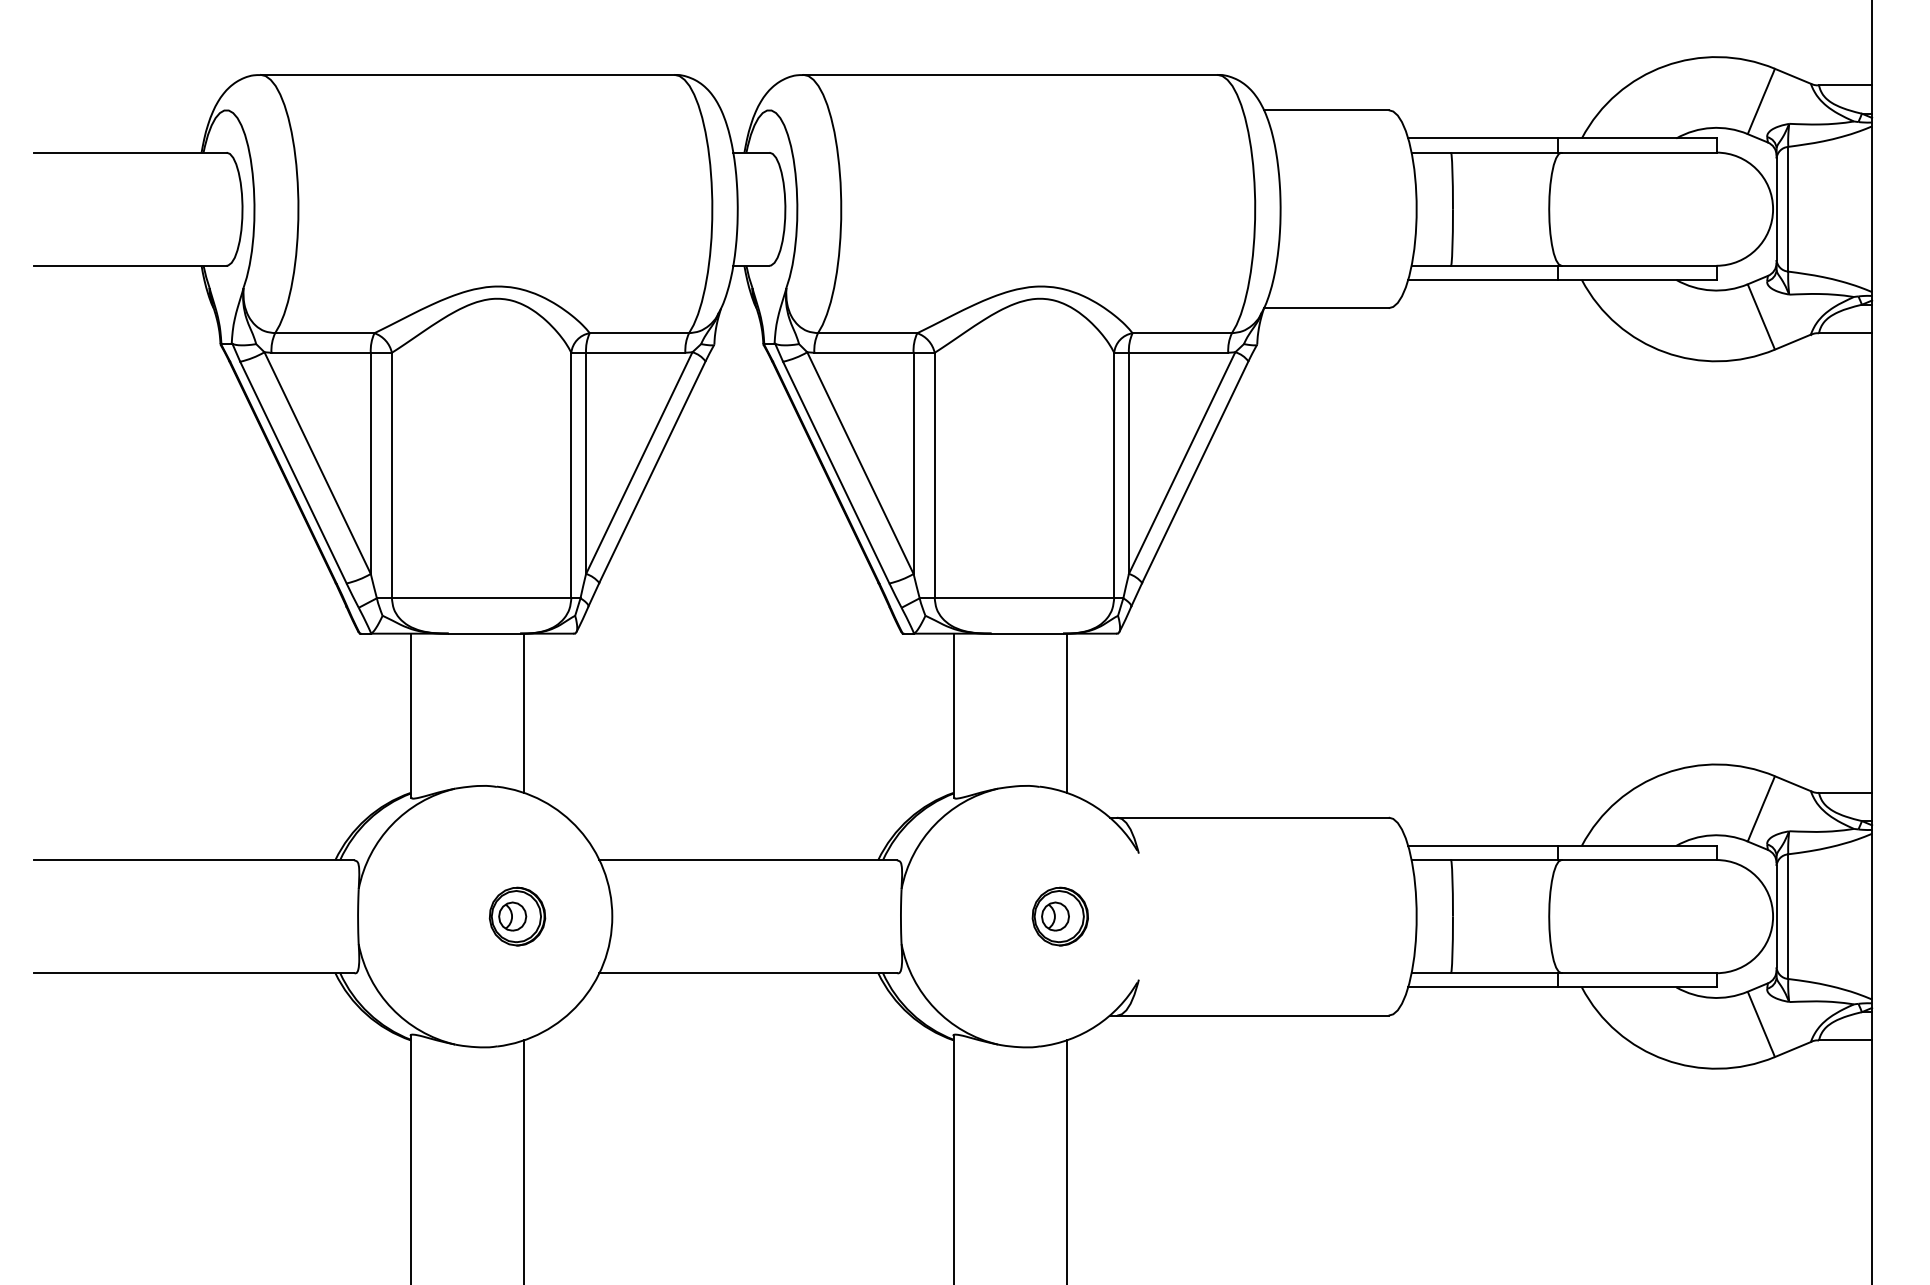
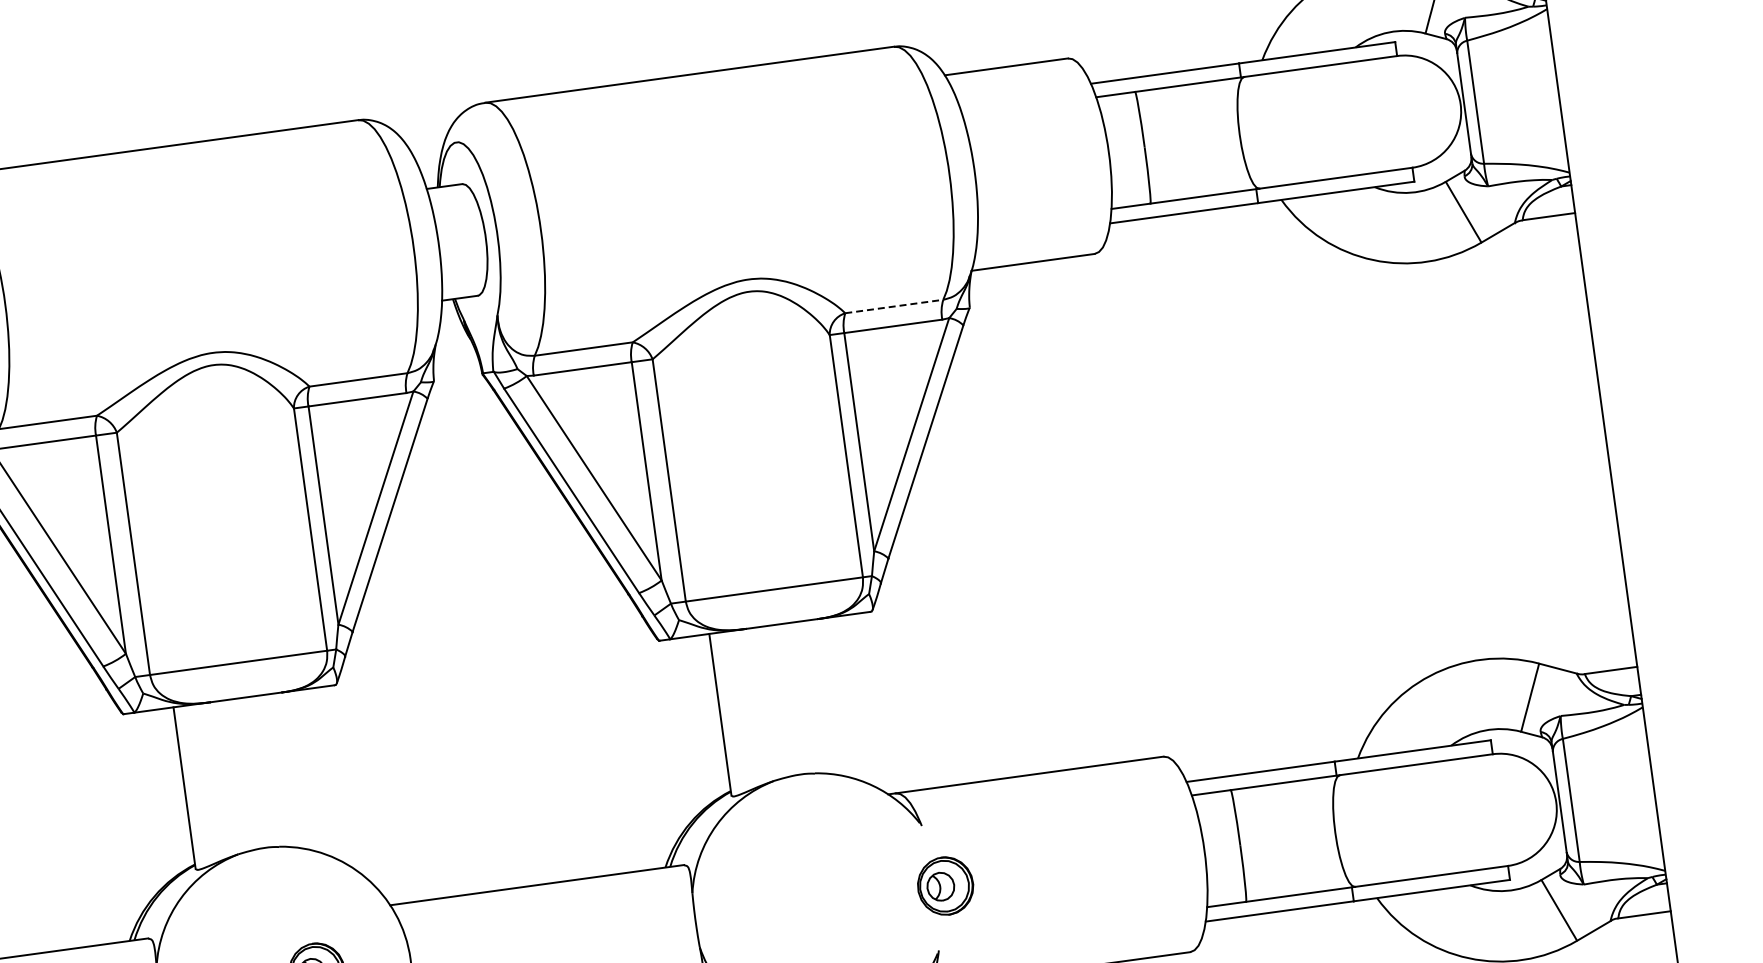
line: (1182, 333) -> (894, 306), solid -> dashed
line: (524, 712) -> (296, 769), removed
line: (1066, 712) -> (831, 696), removed
part: (1059, 916) -> (944, 886), moved

